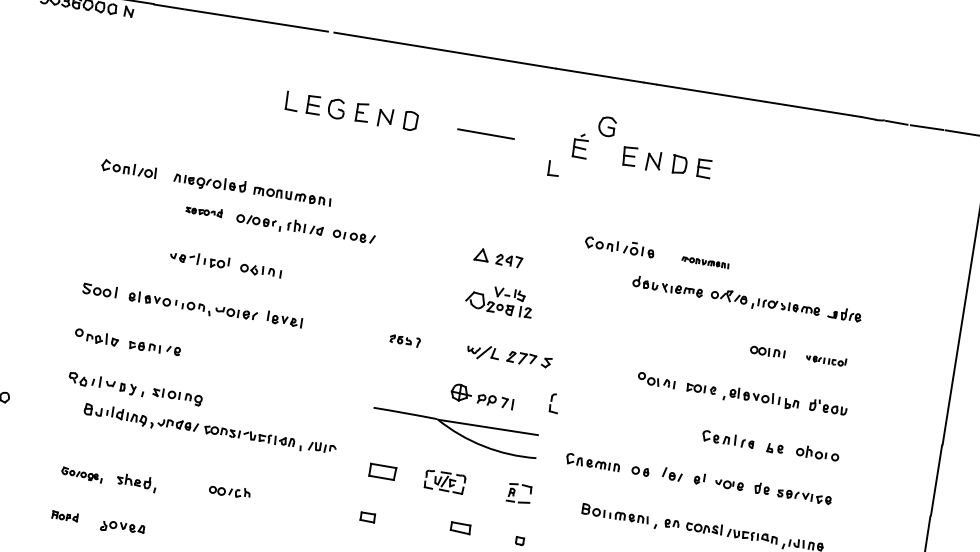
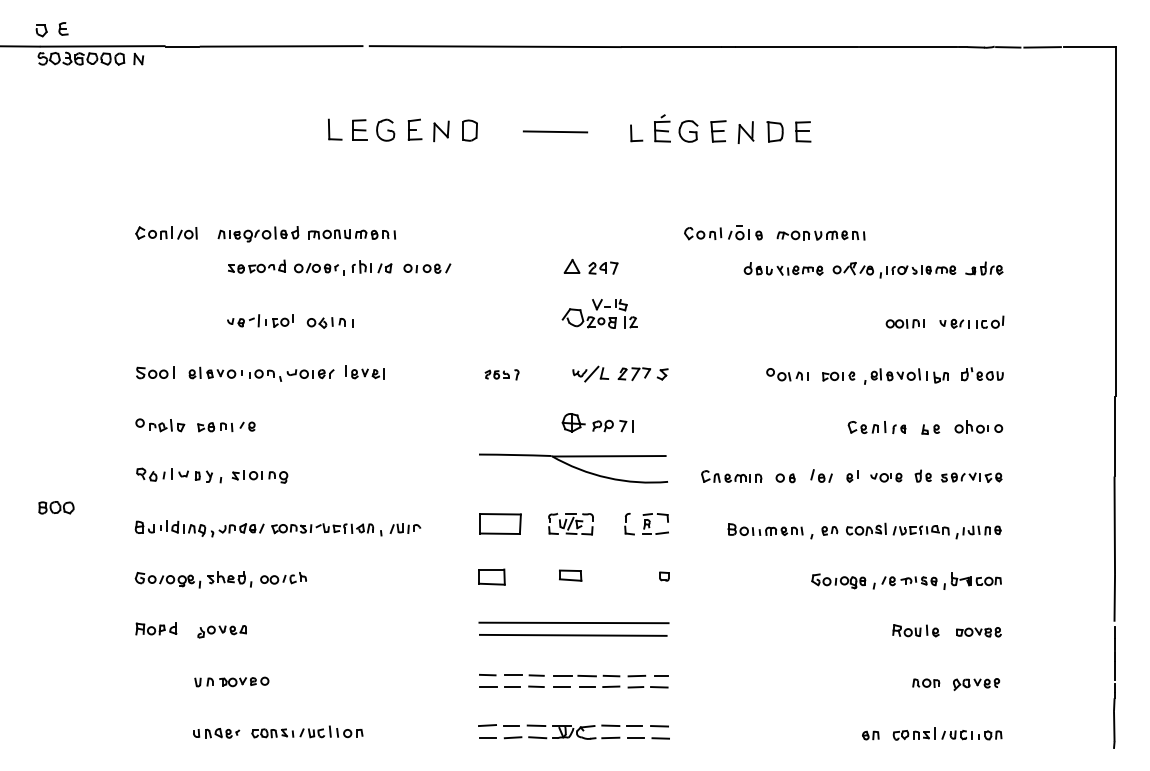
part: (607, 126) -> (688, 131), moved
part: (553, 168) -> (636, 133), moved
part: (203, 211) -> (256, 266), size x1.43
part: (705, 262) -> (820, 235), size x1.67
part: (826, 359) -> (971, 321), size x1.43
part: (554, 402) -> (629, 523), moved
part: (209, 429) -> (277, 528), moved
part: (382, 471) -> (500, 523), size x1.43
part: (81, 474) -> (167, 579), size x1.43
part: (229, 491) -> (283, 578), moved
part: (65, 516) -> (156, 628), size x1.43
part: (367, 516) -> (491, 576), size x1.67
part: (460, 528) -> (570, 575), moved

